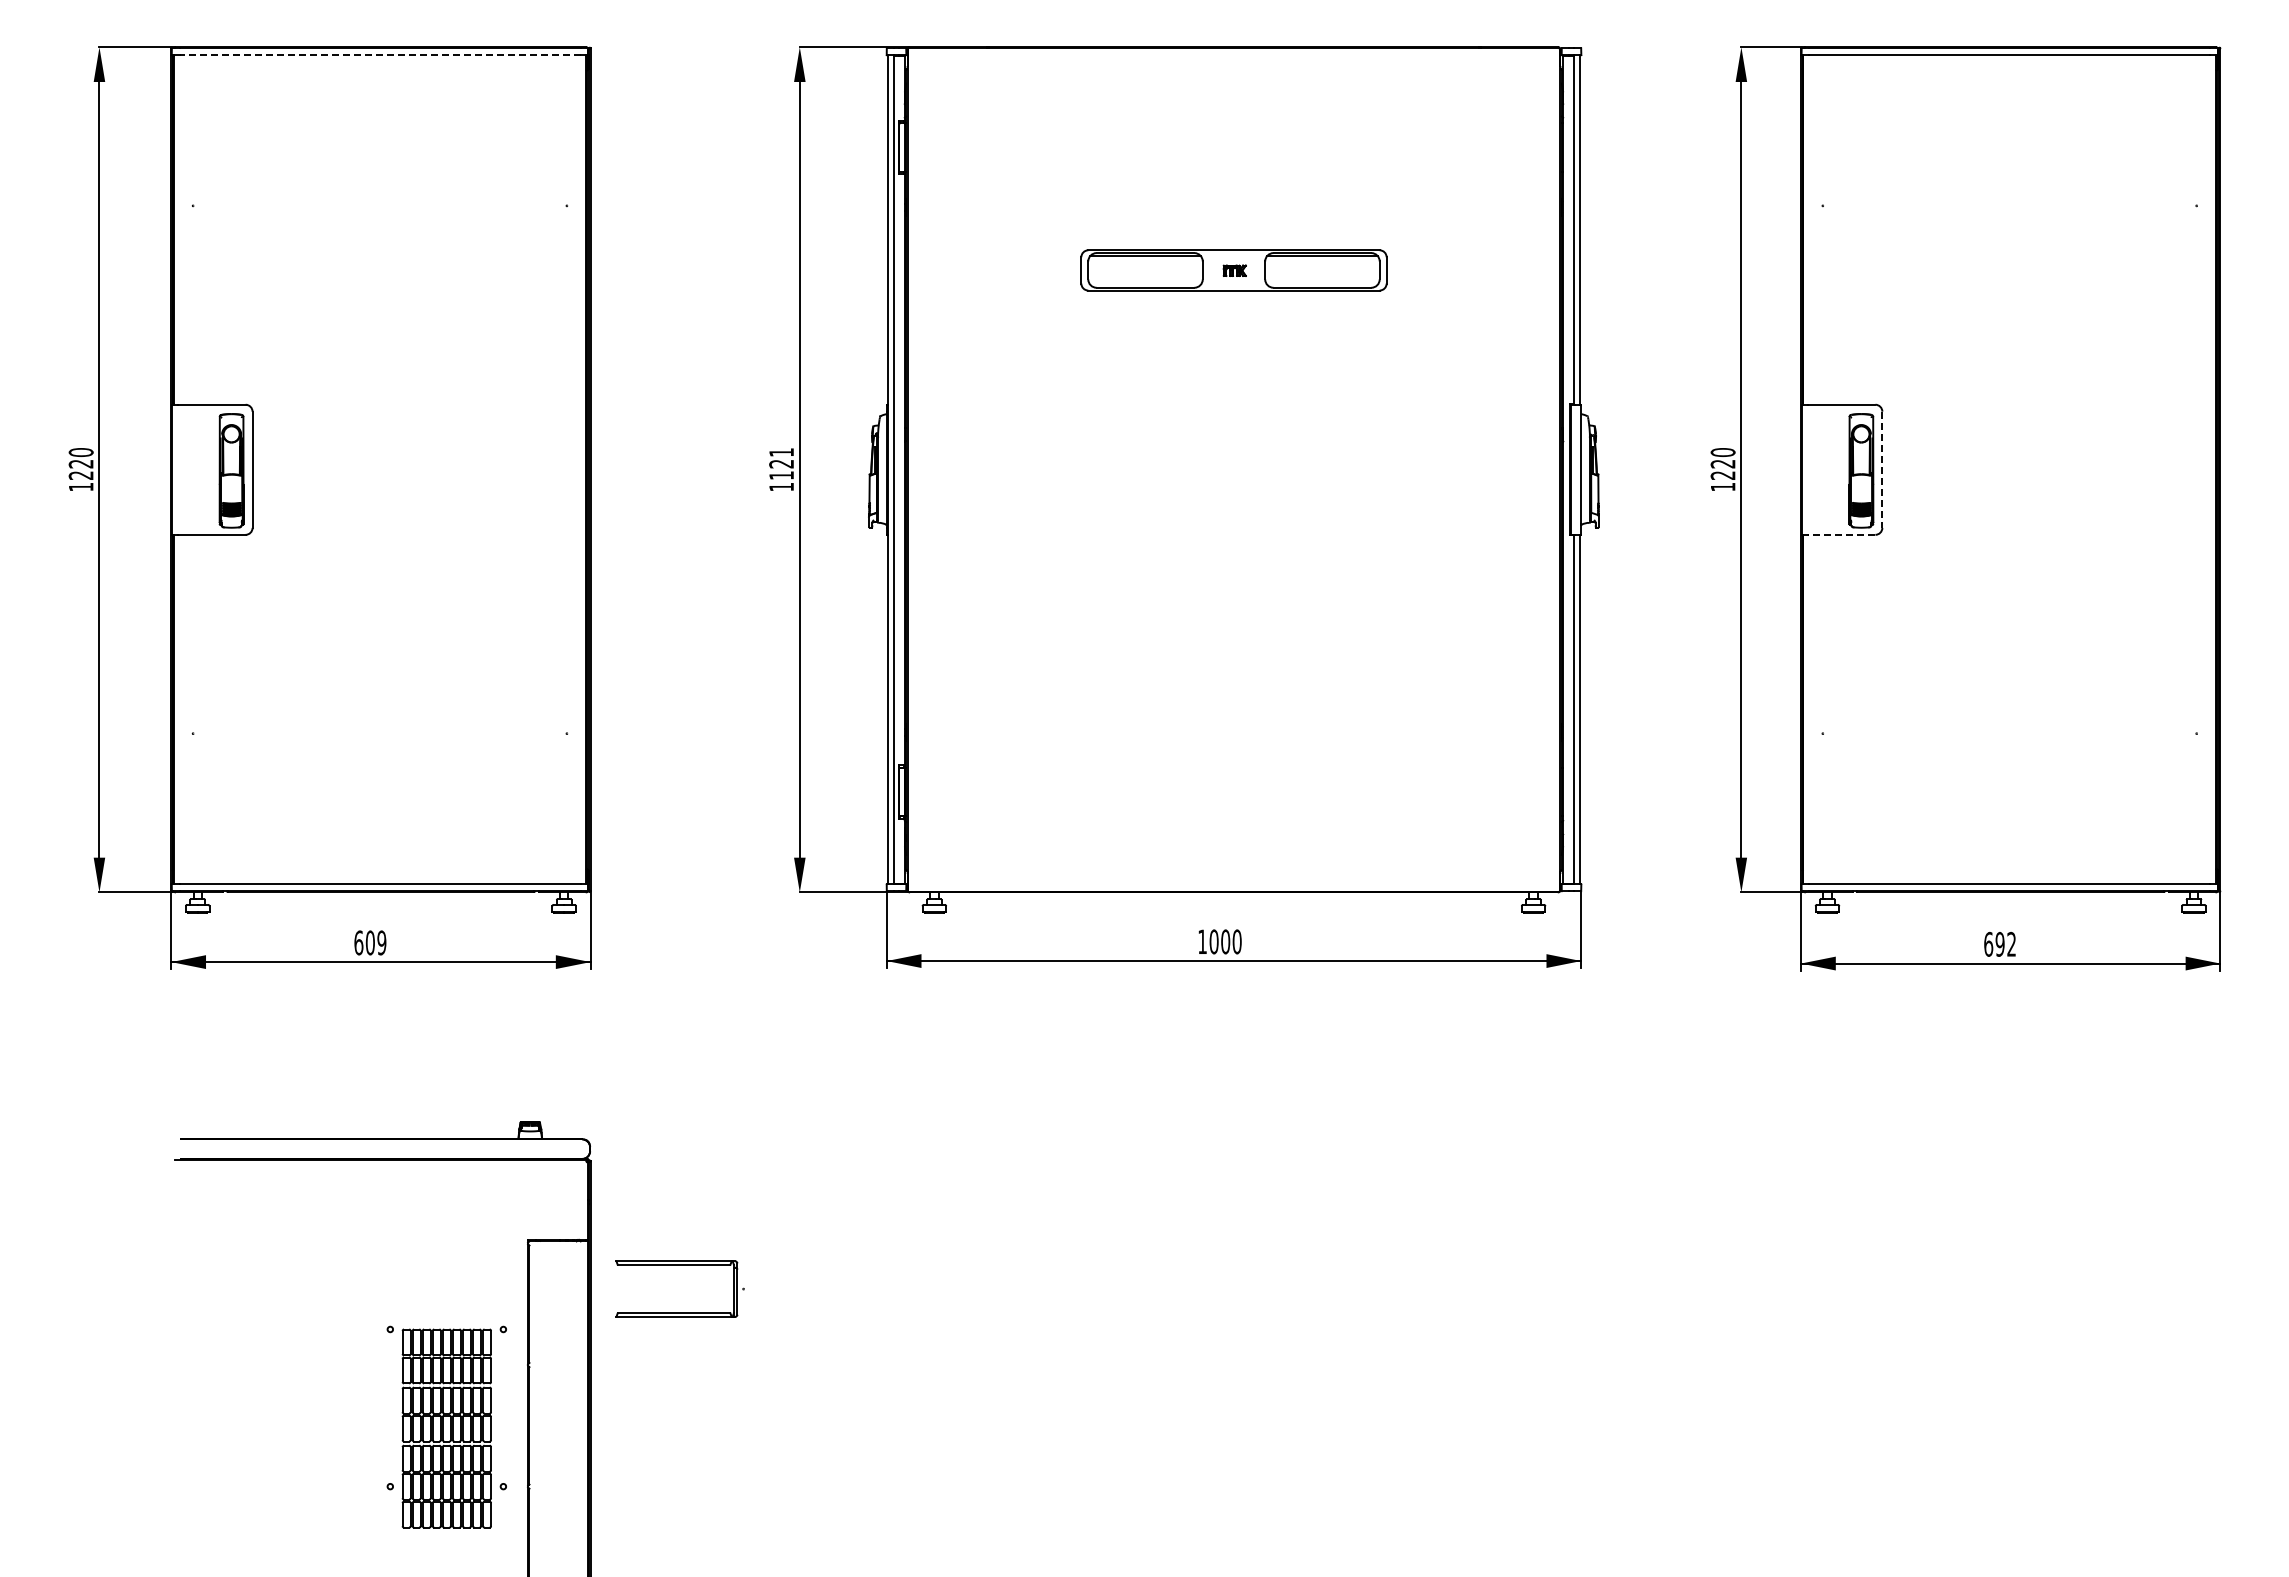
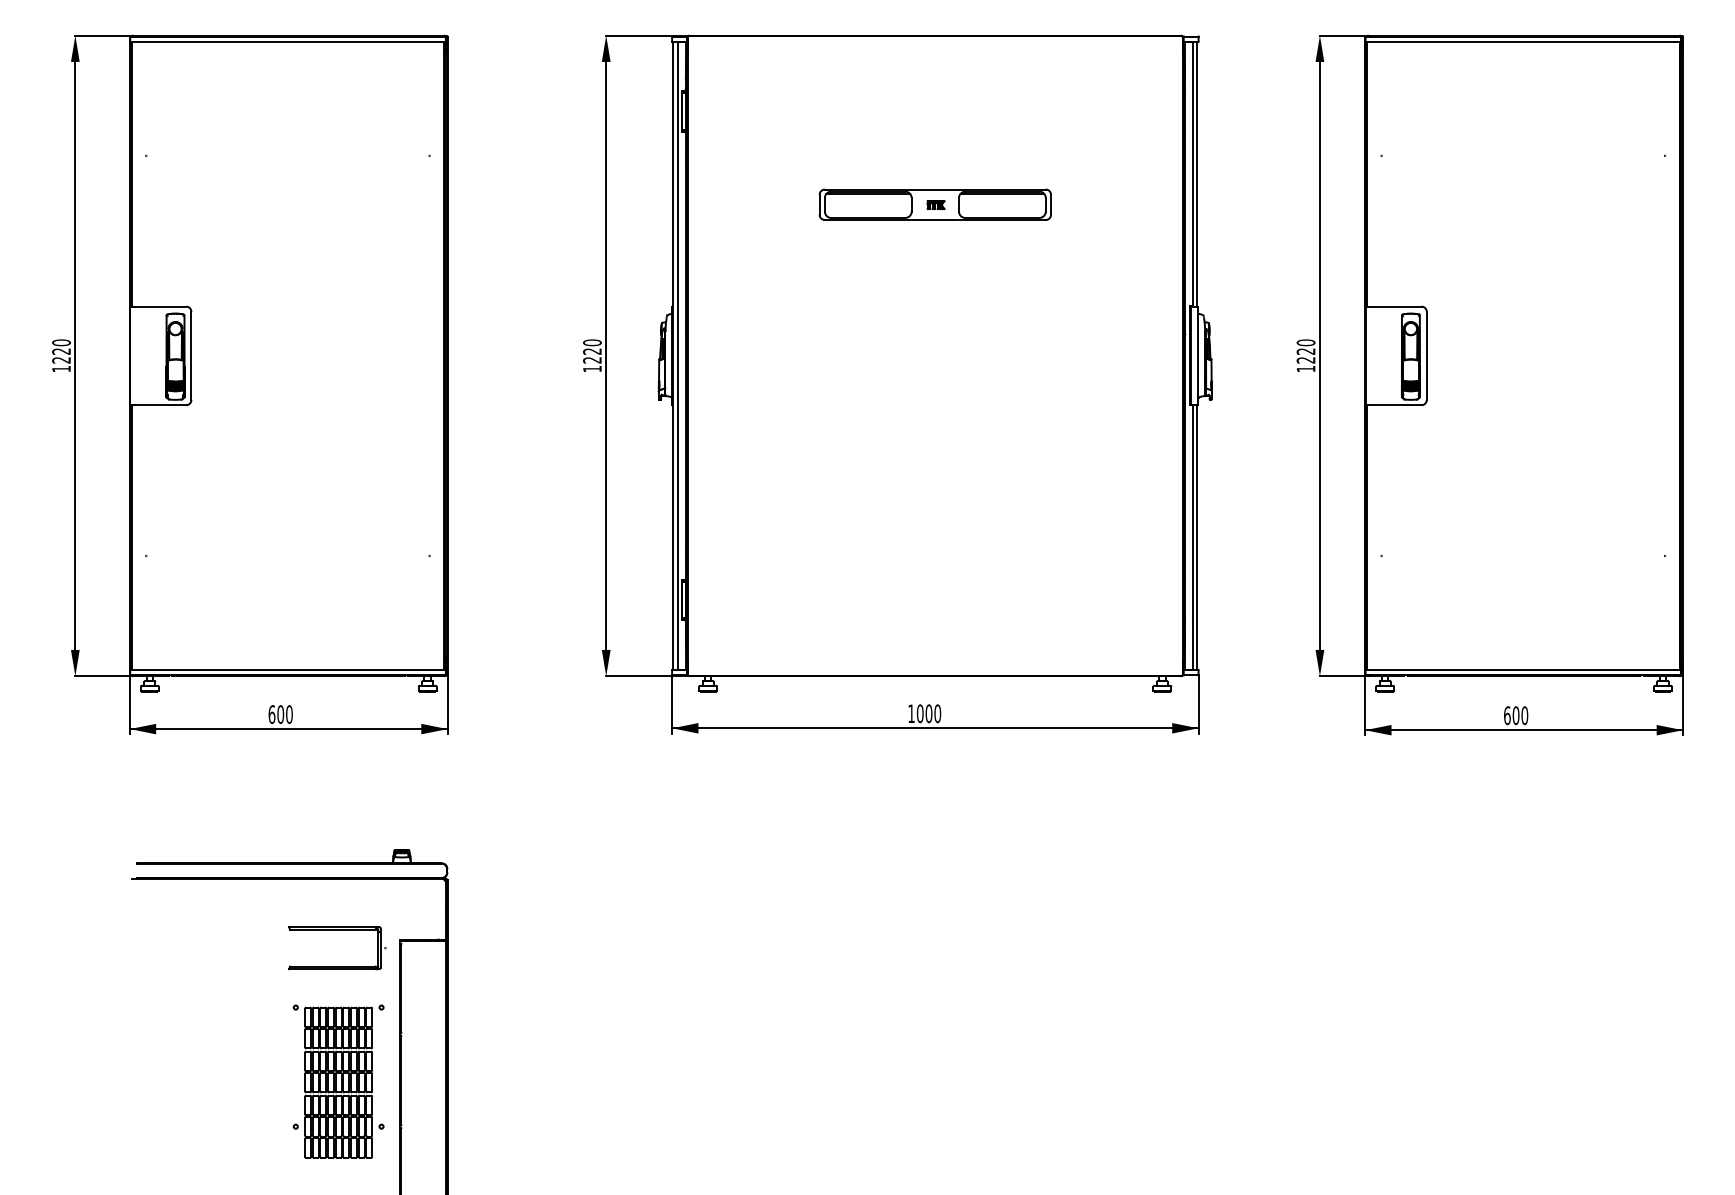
line: (380, 55) -> (288, 41), dashed -> solid
text: (781, 463) -> (592, 351), 1121 -> 1220
line: (1882, 470) -> (1426, 356), dashed -> solid
line: (1841, 534) -> (1395, 404), dashed -> solid
text: (381, 942) -> (289, 714), 609 -> 600
text: (2005, 944) -> (1520, 715), 692 -> 600
part: (679, 1265) -> (336, 930), moved

